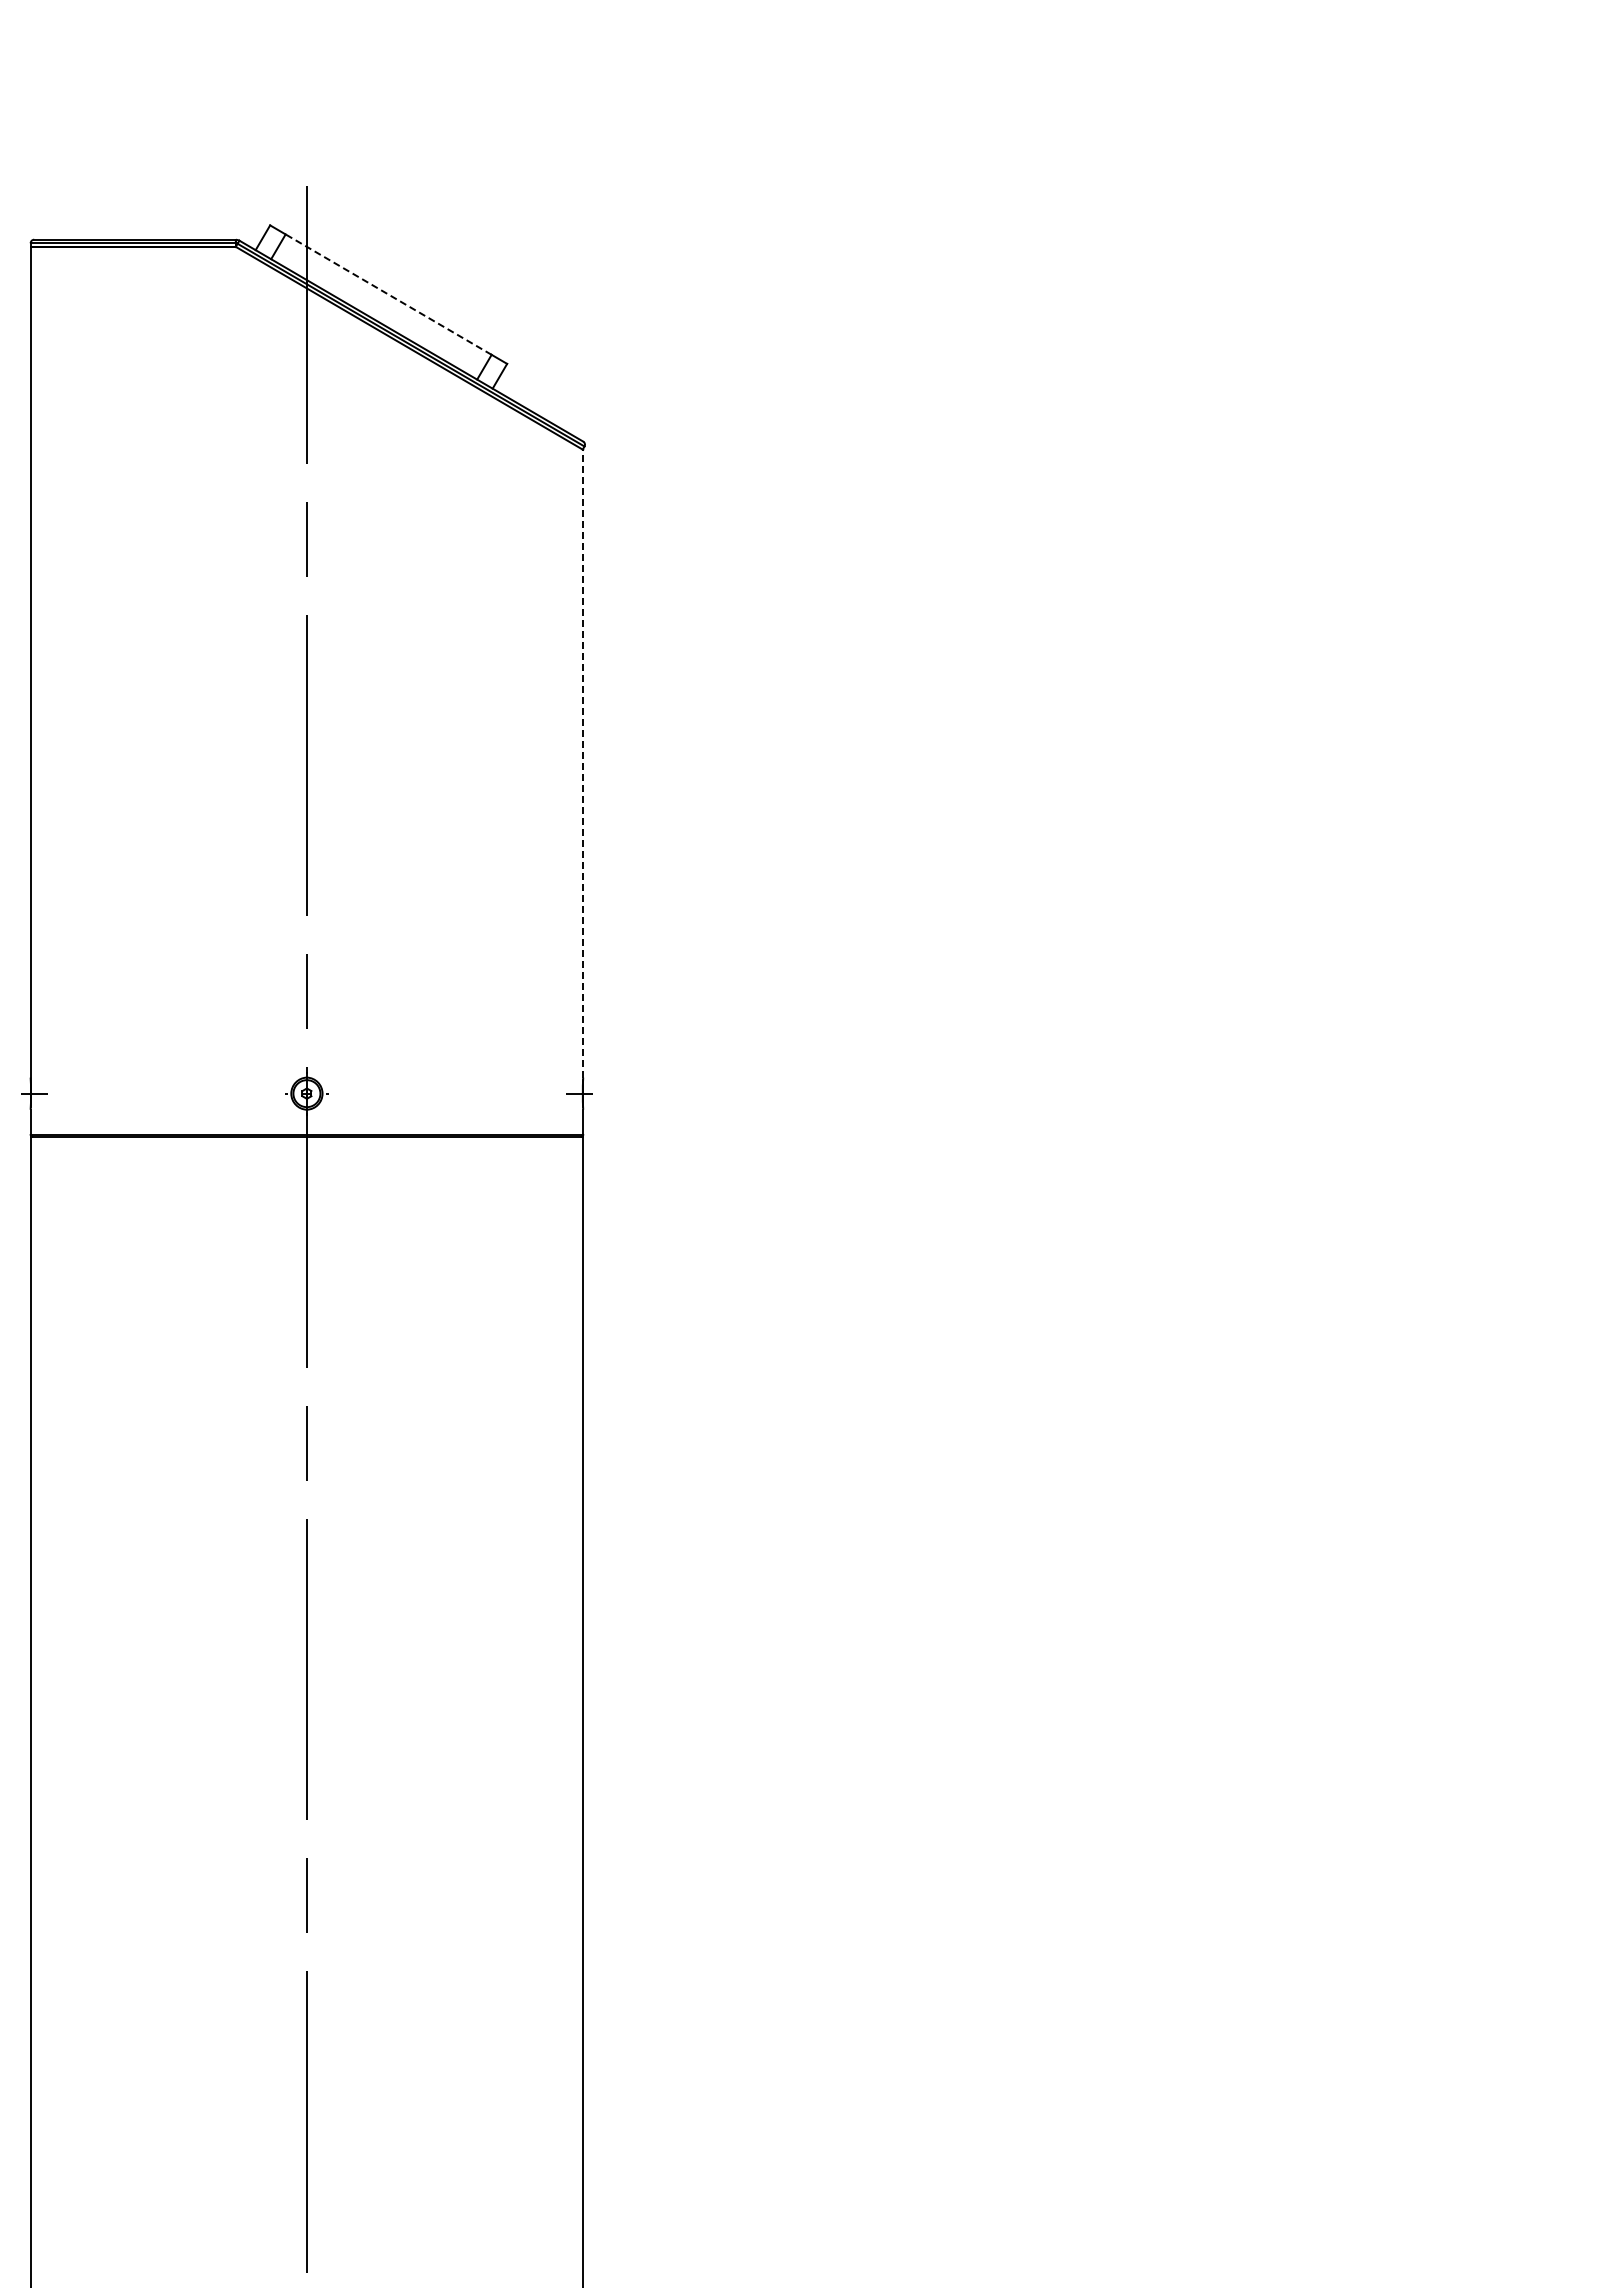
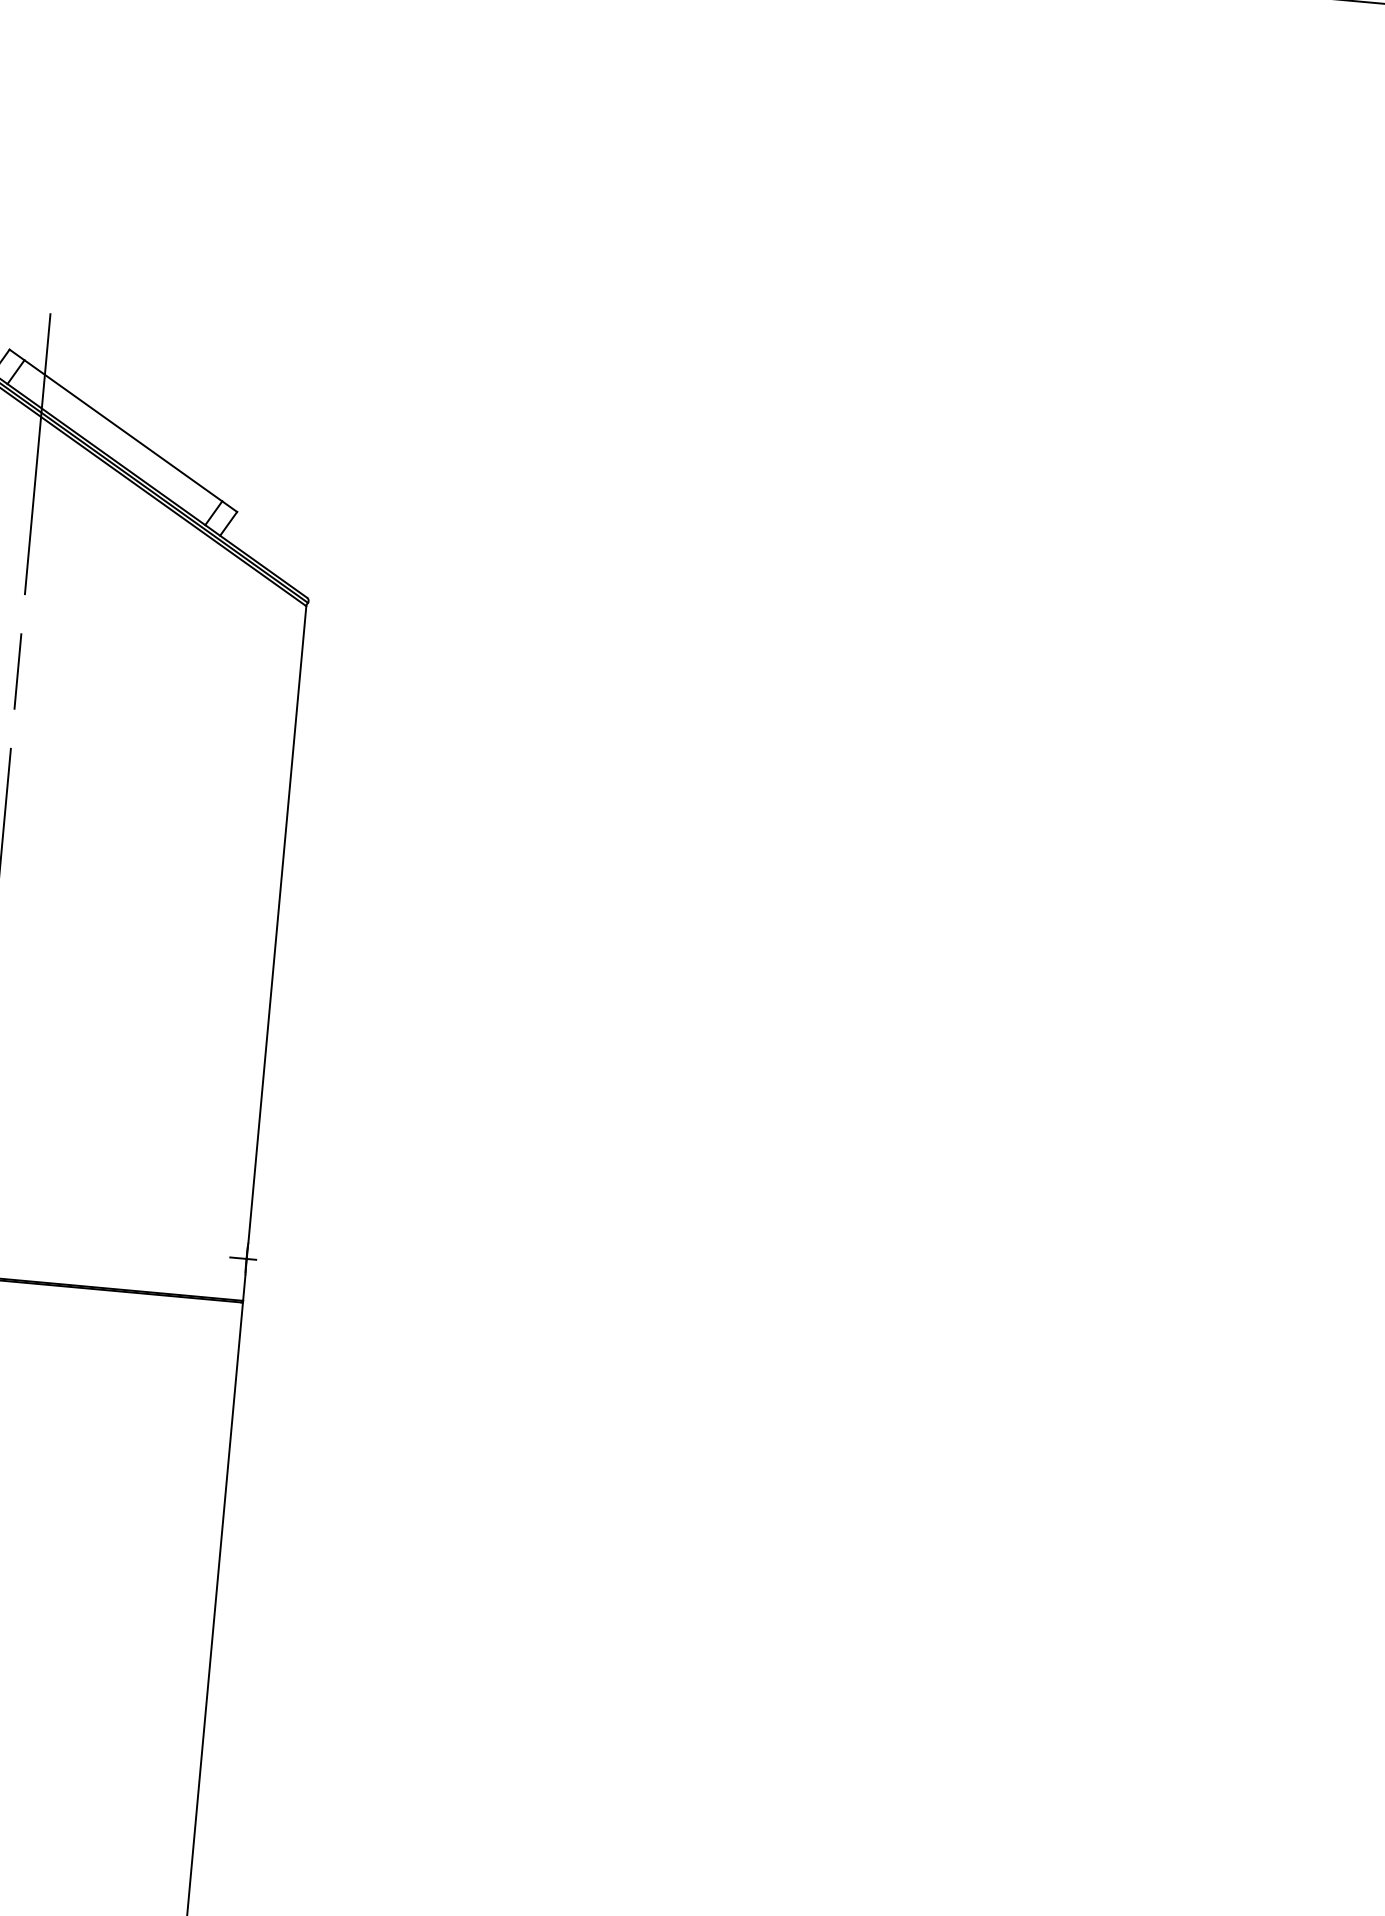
line: (388, 294) -> (123, 430), dashed -> solid
line: (583, 763) -> (277, 924), dashed -> solid

